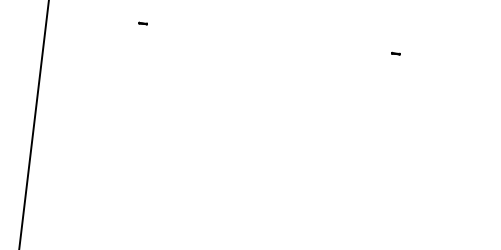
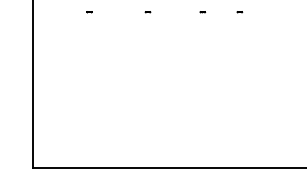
part: (240, 35) -> (147, 12), added
part: (332, 46) -> (202, 12), added

